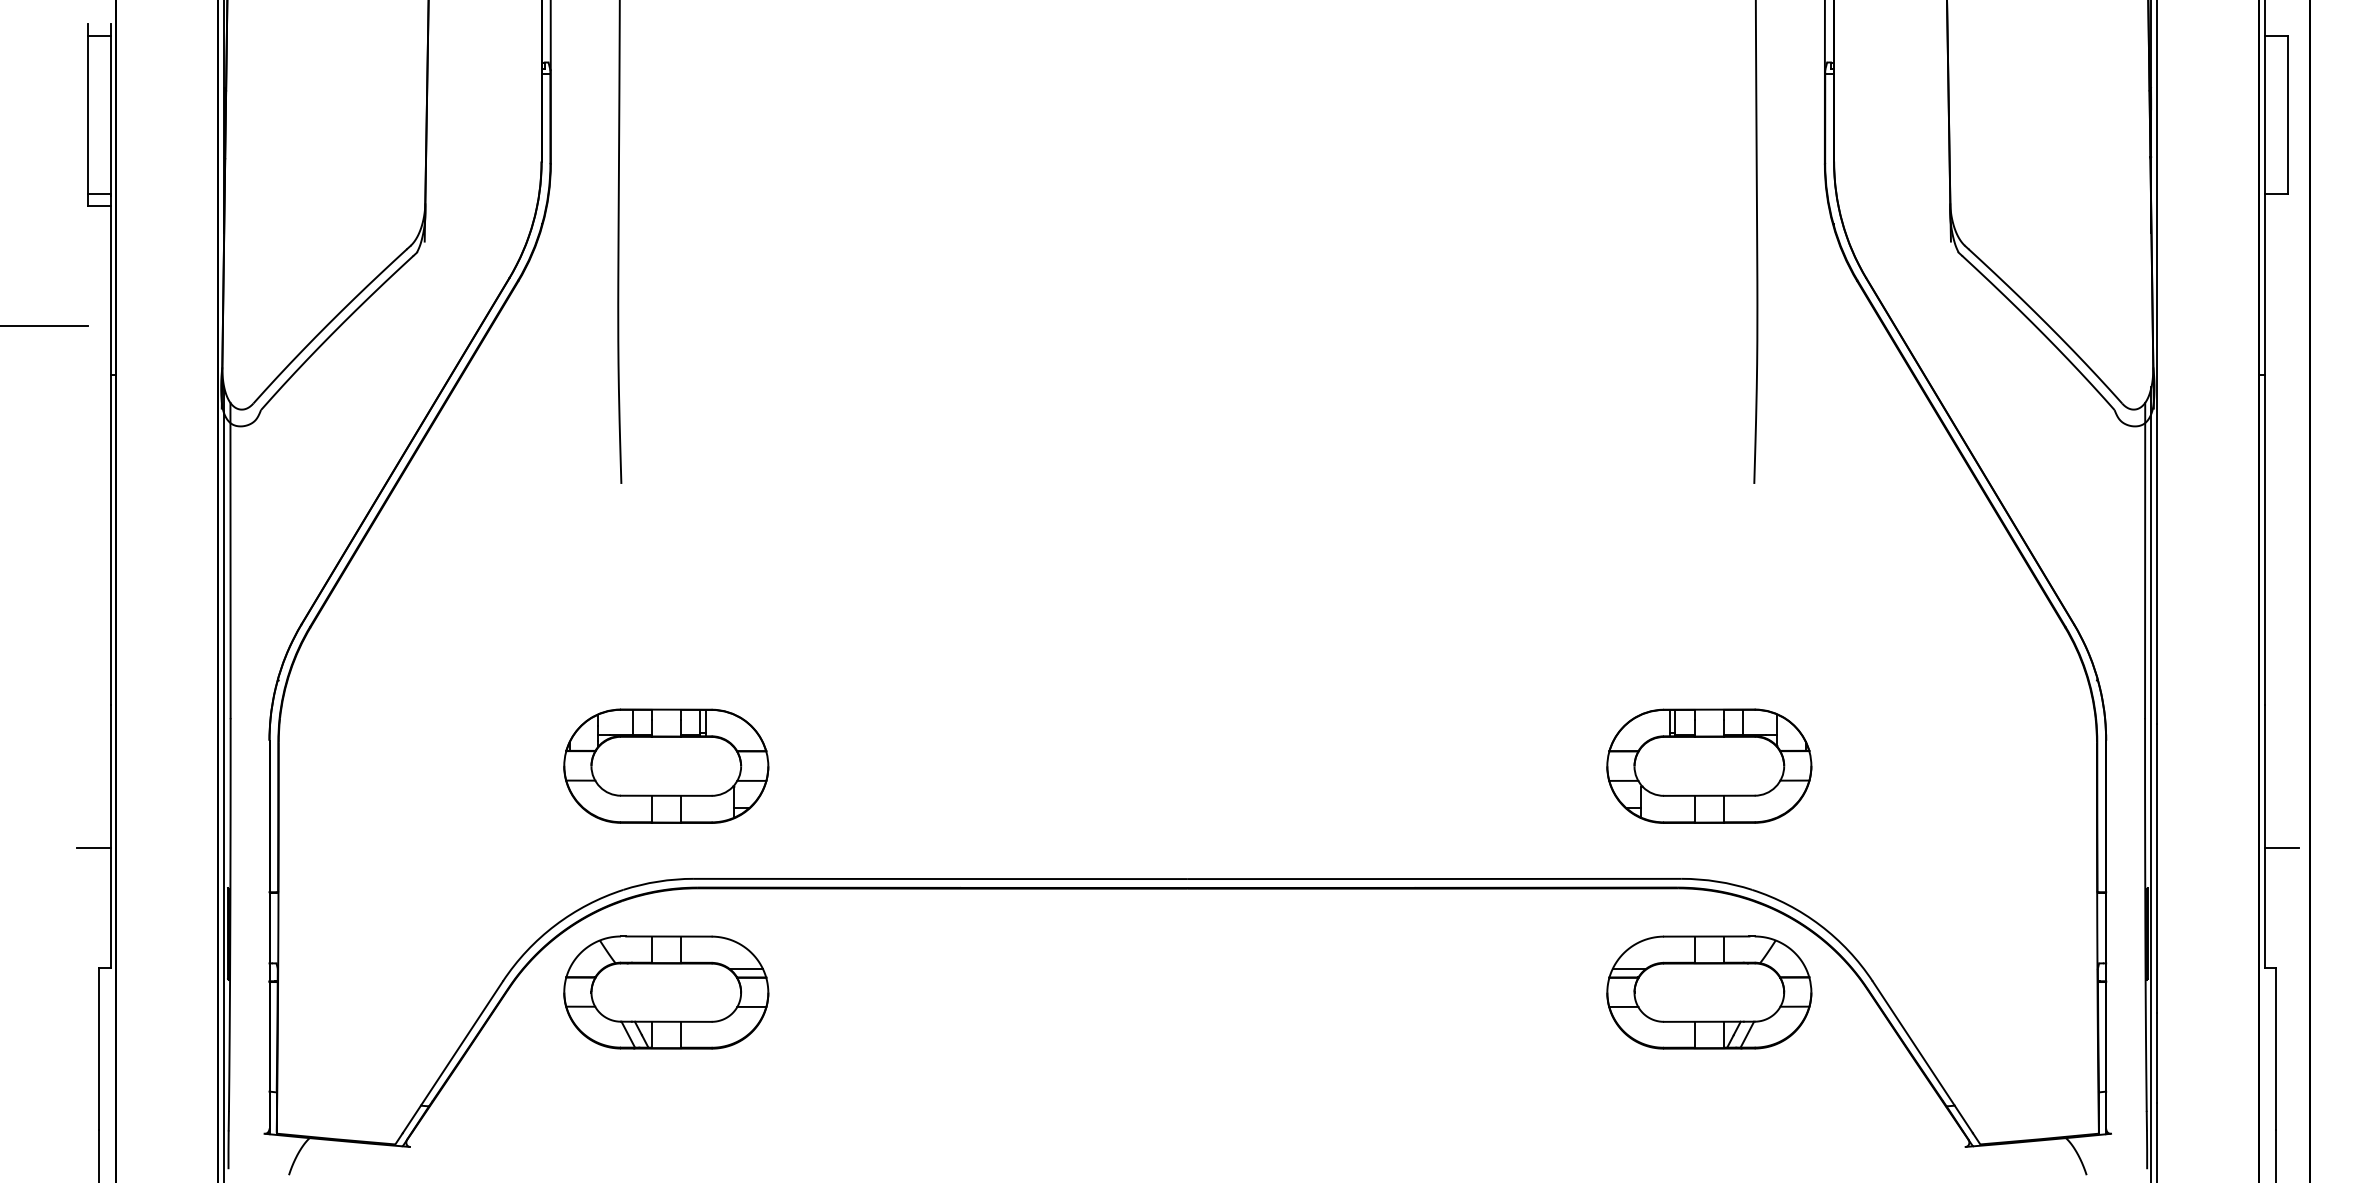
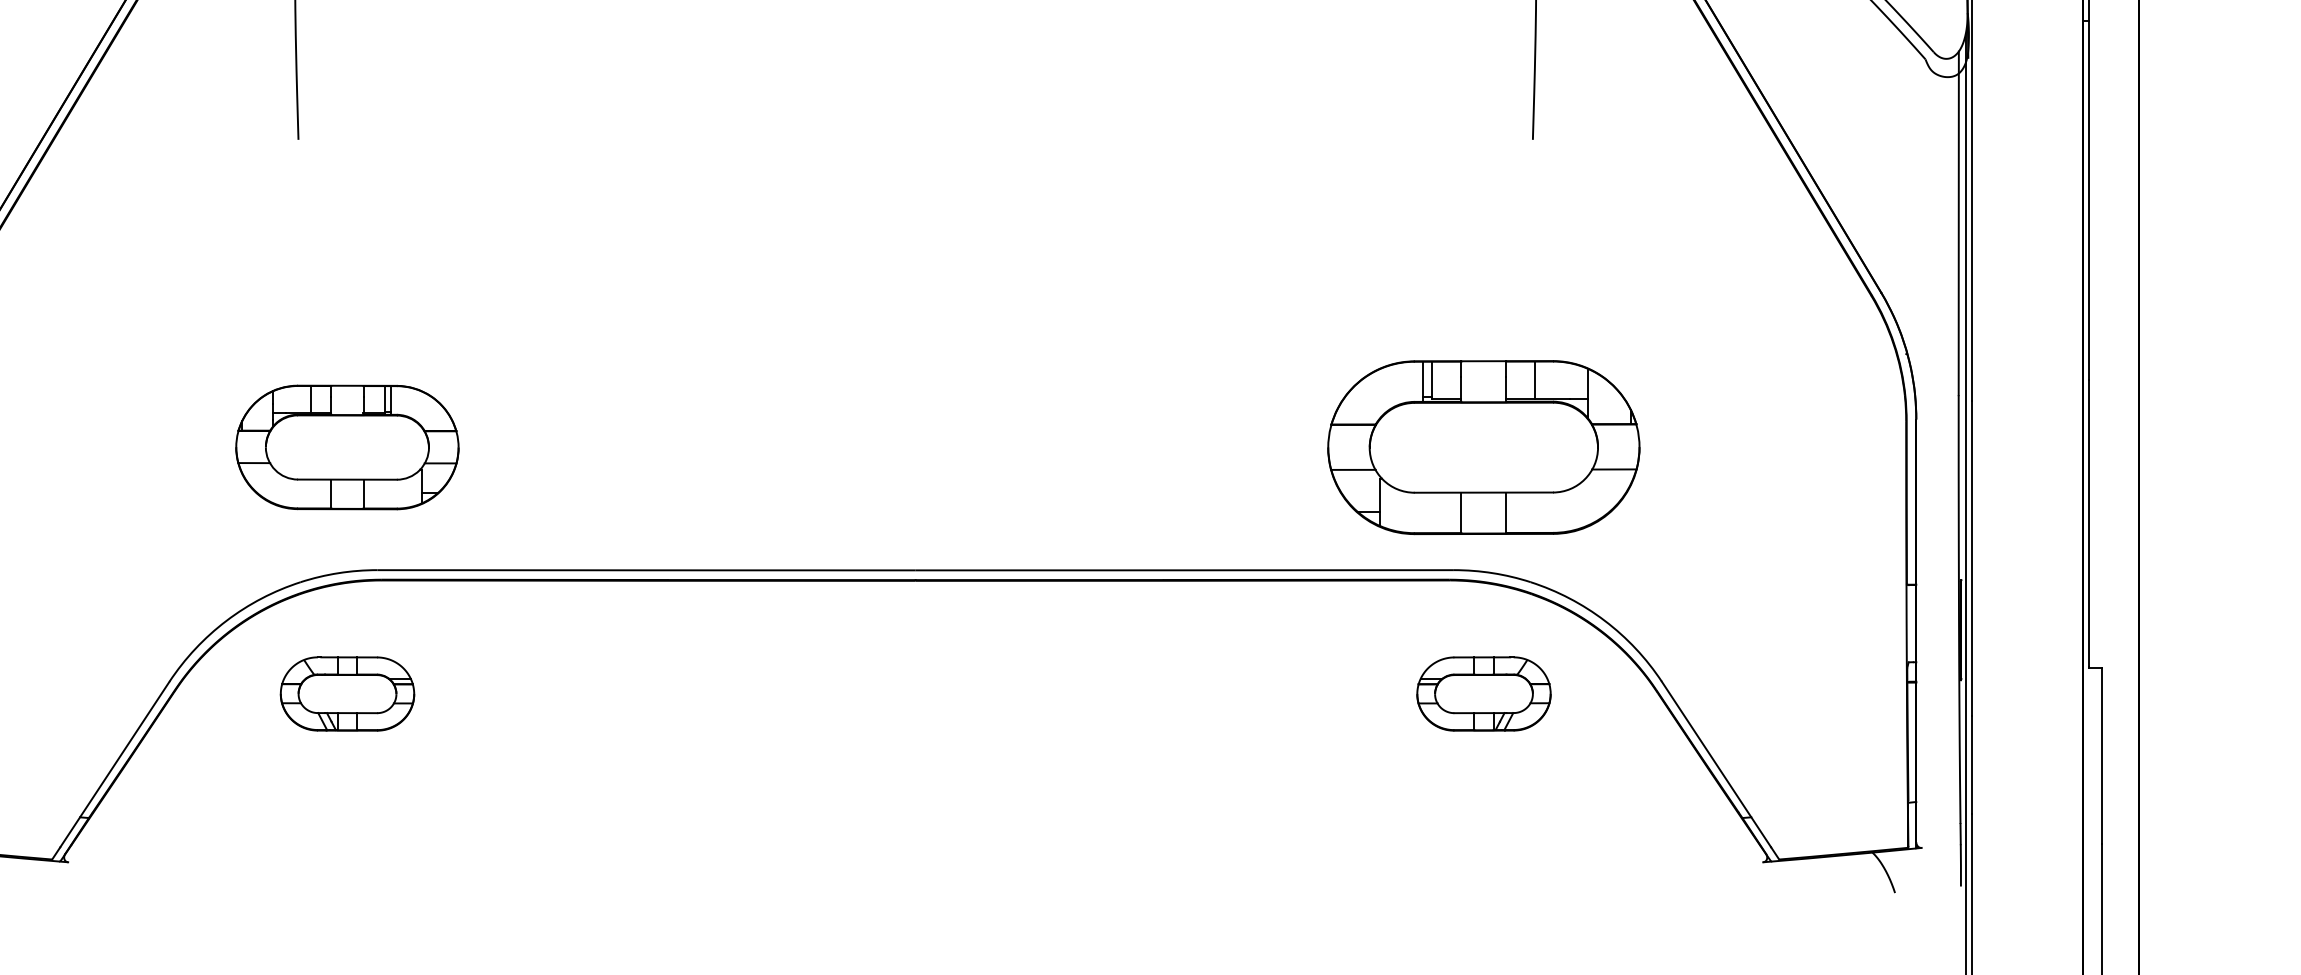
part: (1709, 765) -> (1484, 446), size x1.4
line: (2281, 848) -> (2107, 537), removed
part: (666, 992) -> (347, 693), size x0.6
part: (1709, 992) -> (1484, 693), size x0.6

